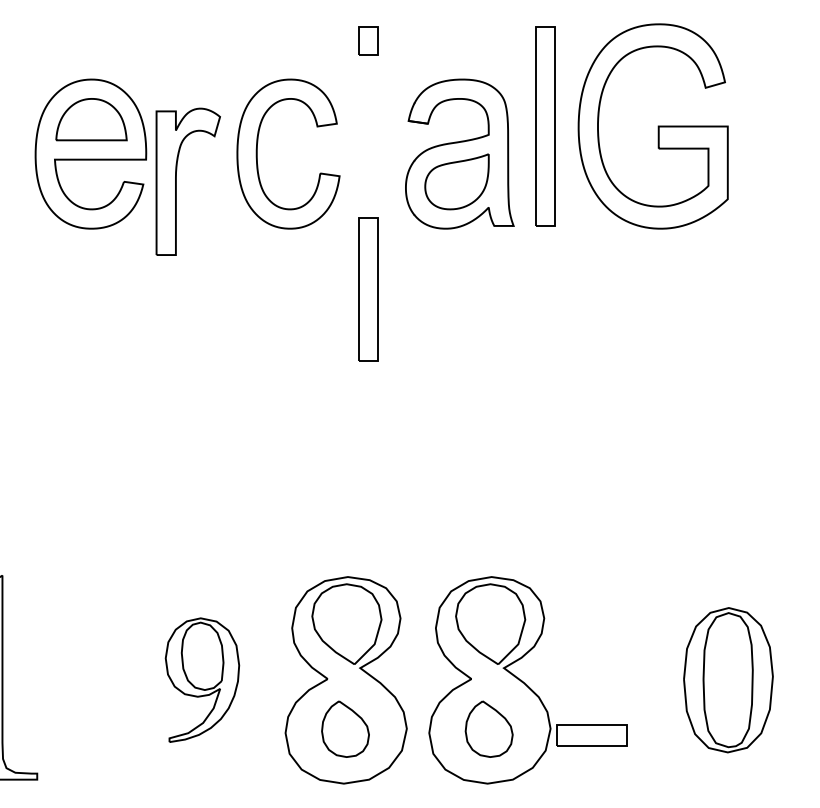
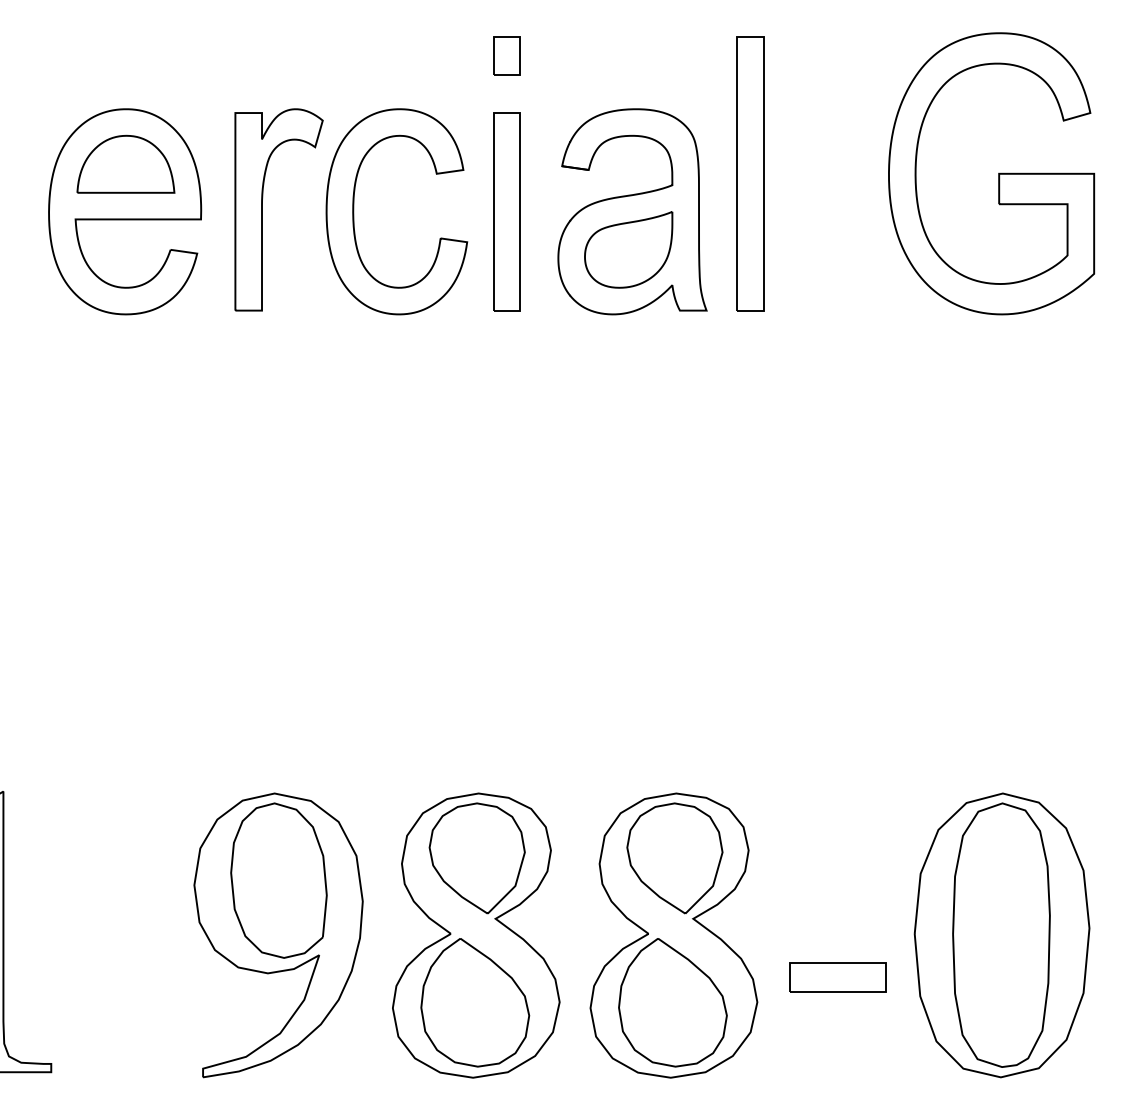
part: (658, 126) -> (998, 173), moved
part: (176, 181) -> (262, 209), moved
part: (368, 289) -> (506, 211), moved
part: (202, 680) -> (278, 935), size x1.67
part: (728, 680) -> (1001, 935), size x1.43
part: (345, 728) -> (475, 1002), size x1.67
part: (488, 728) -> (672, 1002), size x1.67
part: (592, 735) -> (837, 977), moved

